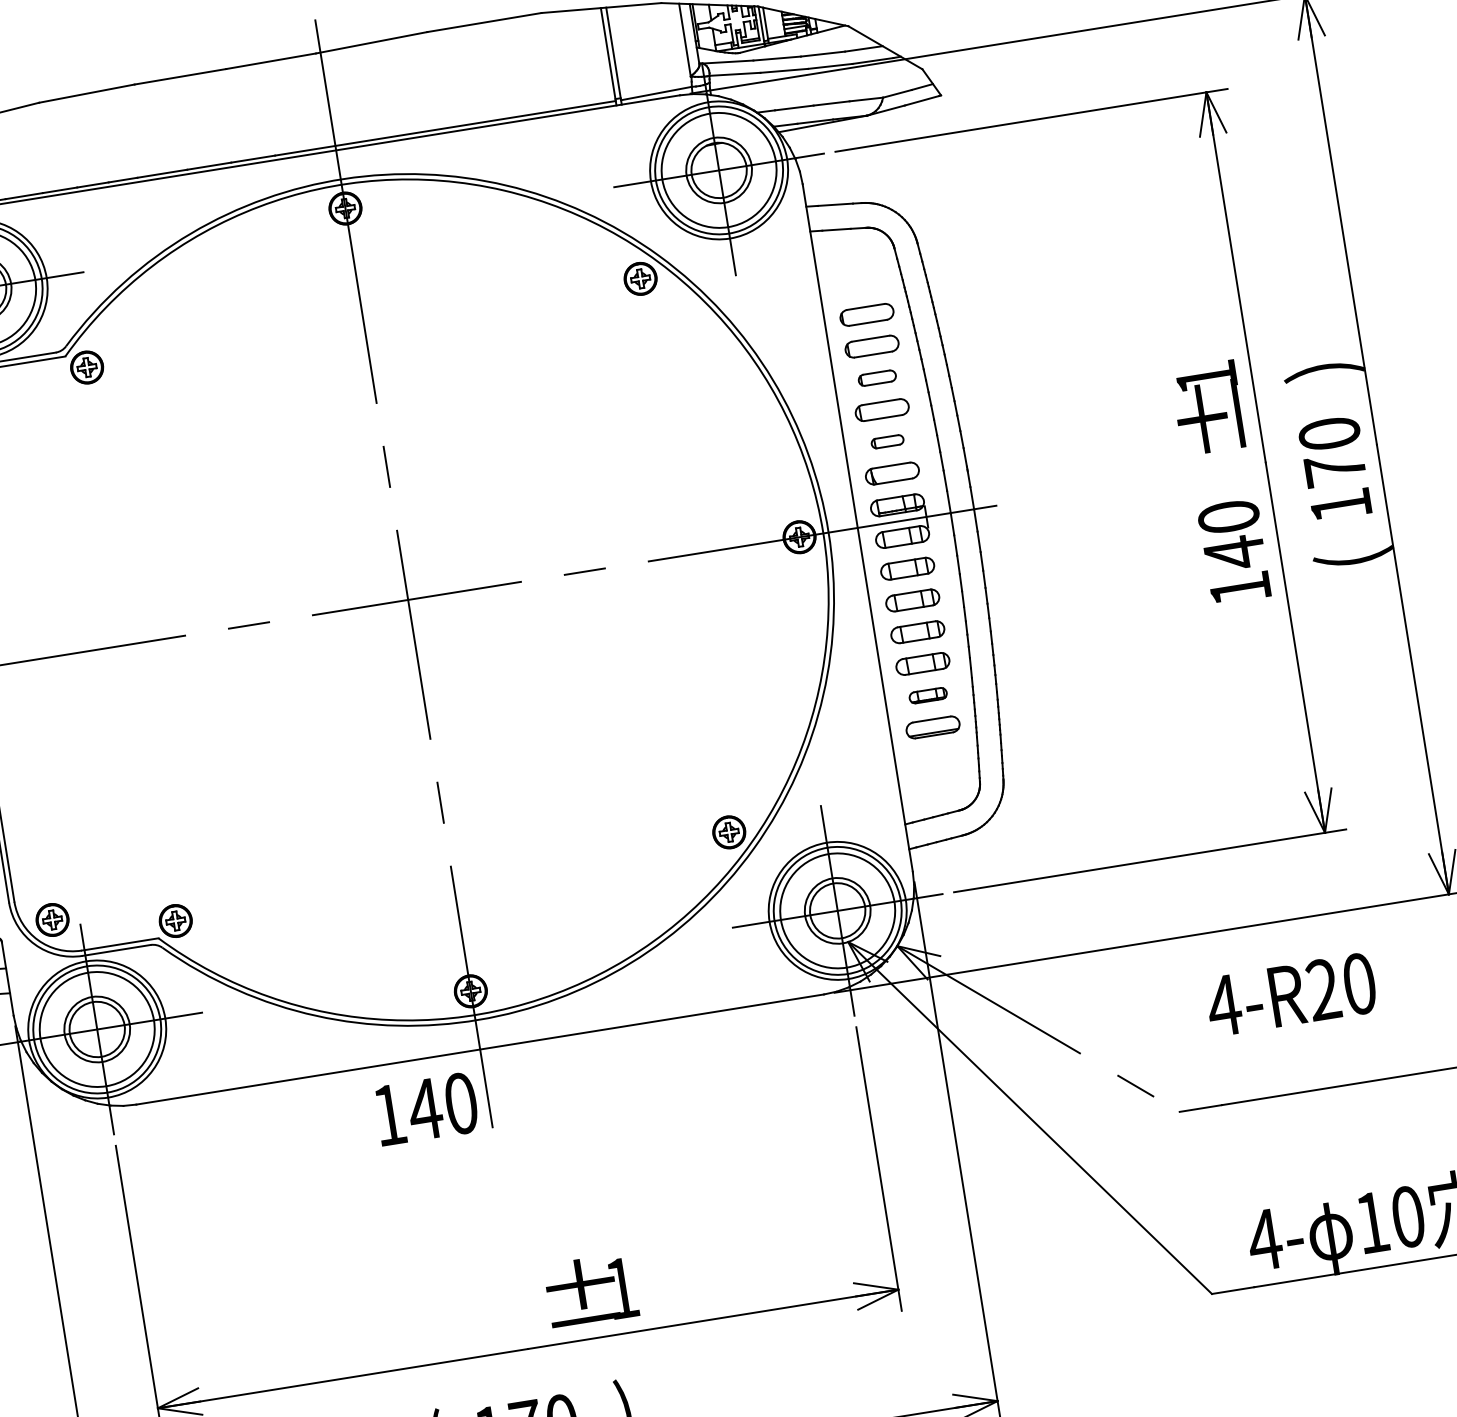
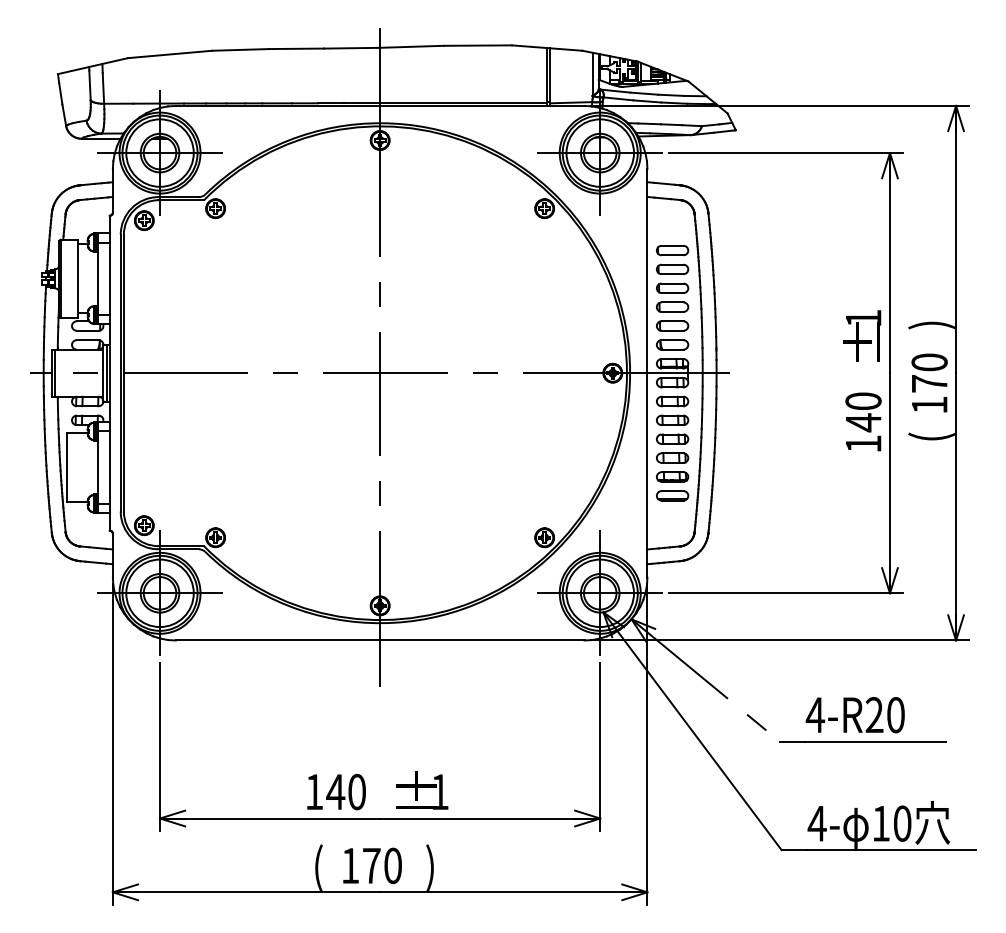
part: (876, 377) -> (672, 287), size x1.43
part: (887, 440) -> (672, 325), size x1.67
part: (927, 694) -> (672, 476), size x1.43
text: (1289, 995) -> (854, 715), moved
text: (426, 1109) -> (336, 792), moved

